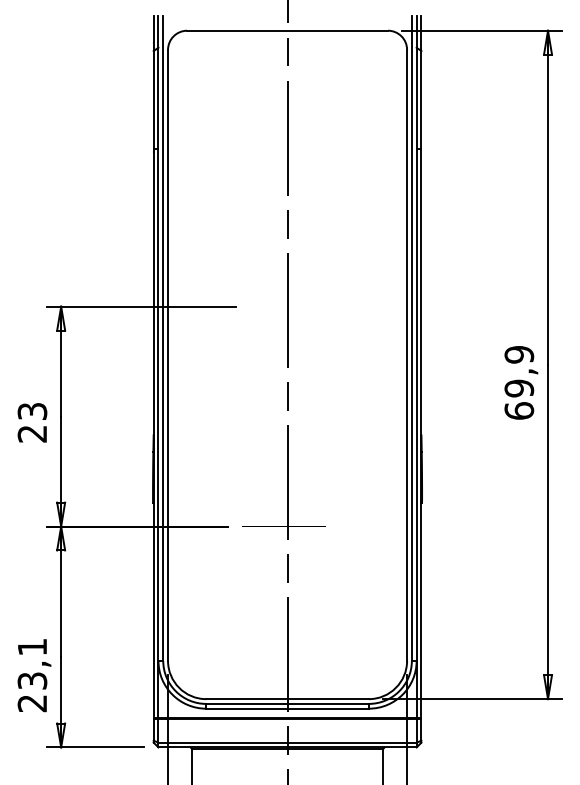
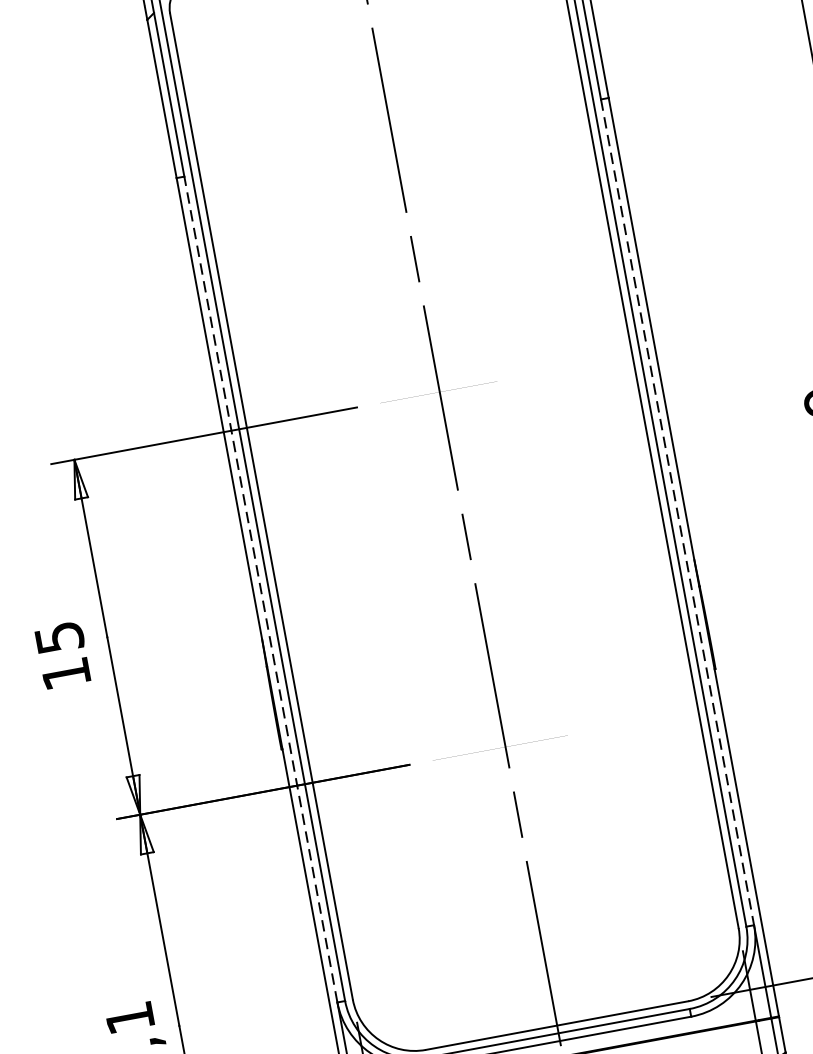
line: (158, 405) -> (261, 590), solid -> dashed
line: (416, 405) -> (677, 513), solid -> dashed
text: (31, 422) -> (61, 655), 23 -> 15

